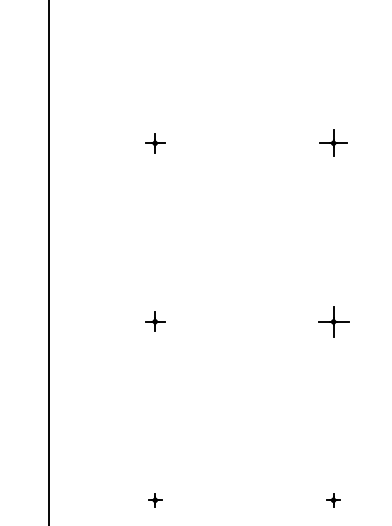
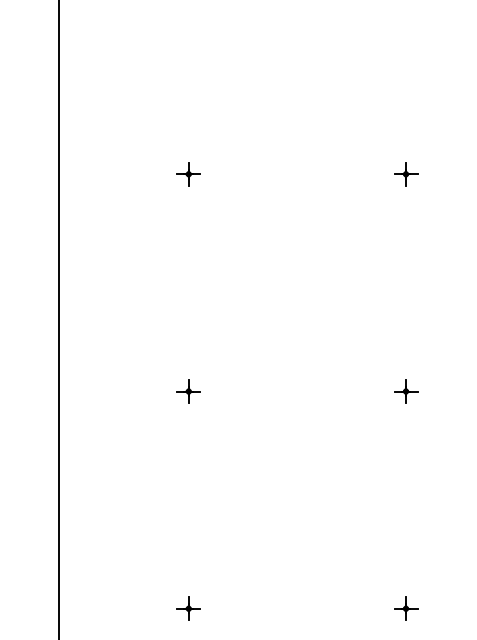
part: (333, 143) -> (405, 174), size x0.71
part: (333, 321) -> (405, 391), size x0.62
part: (155, 500) -> (189, 609), size x1.43
part: (333, 500) -> (405, 609), size x1.43

